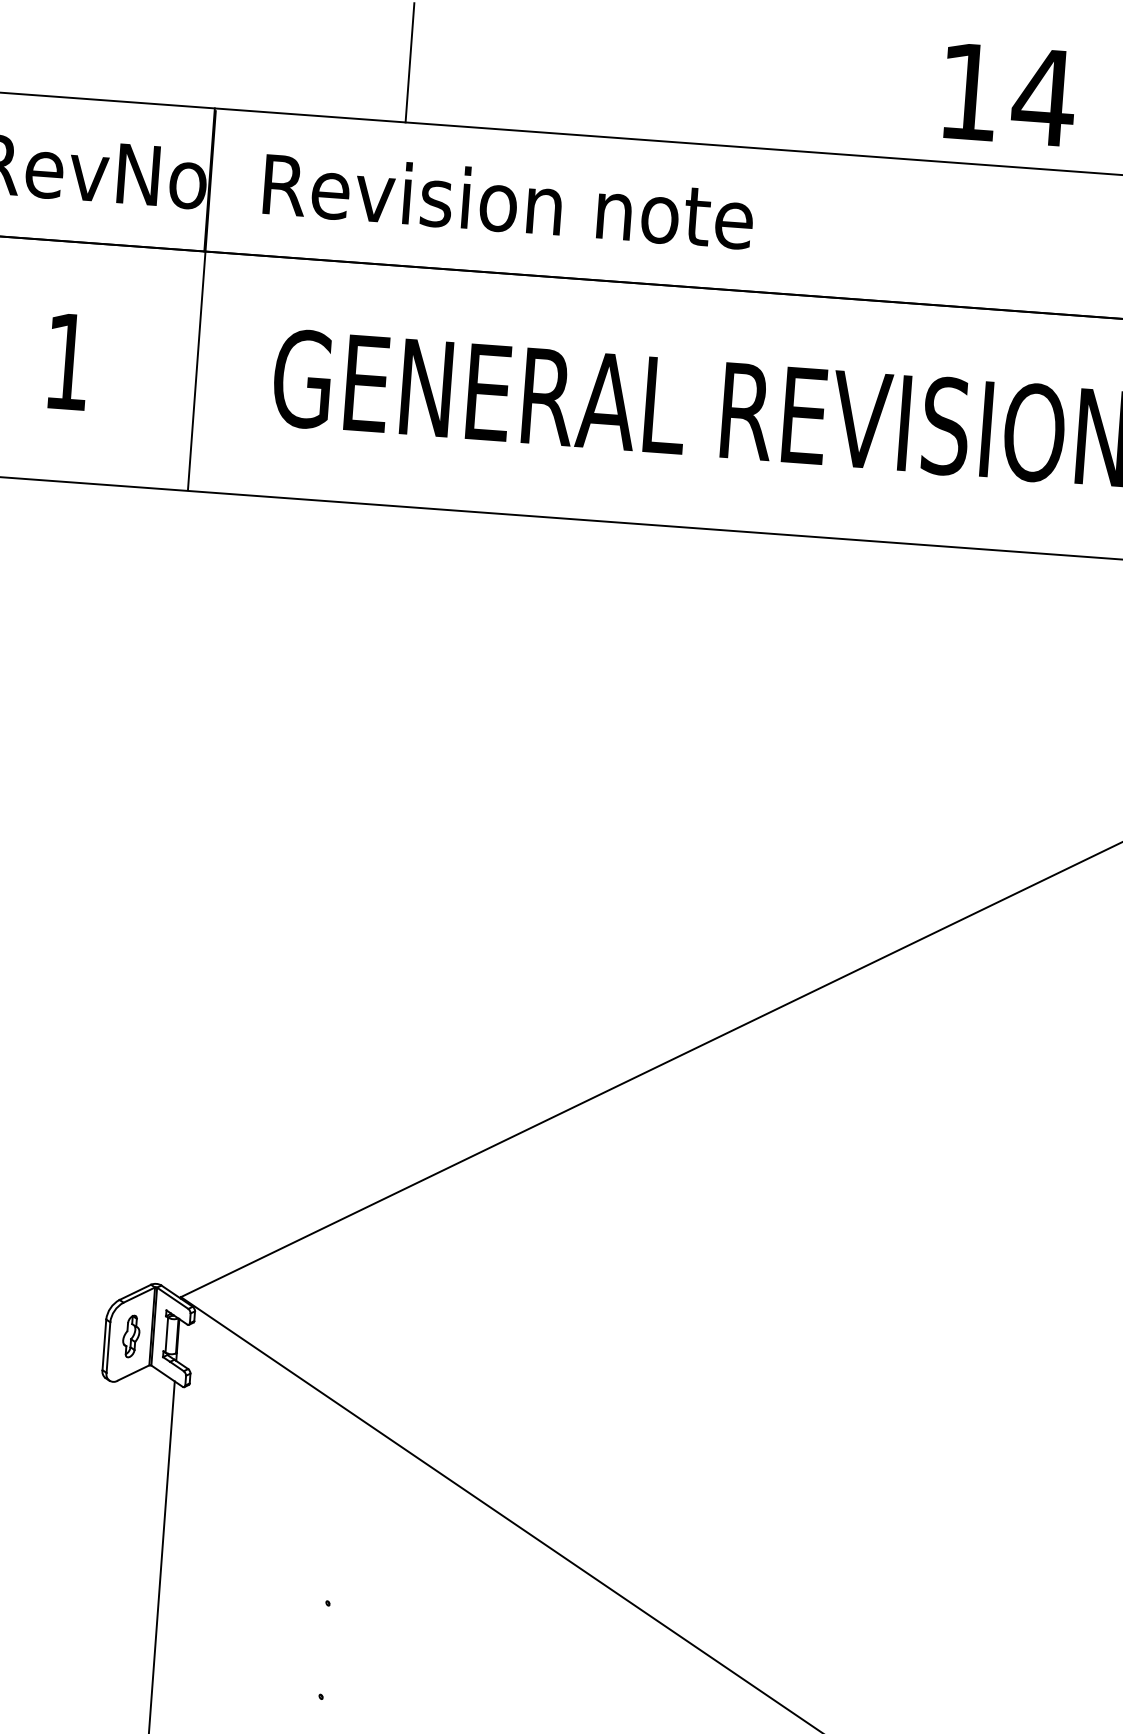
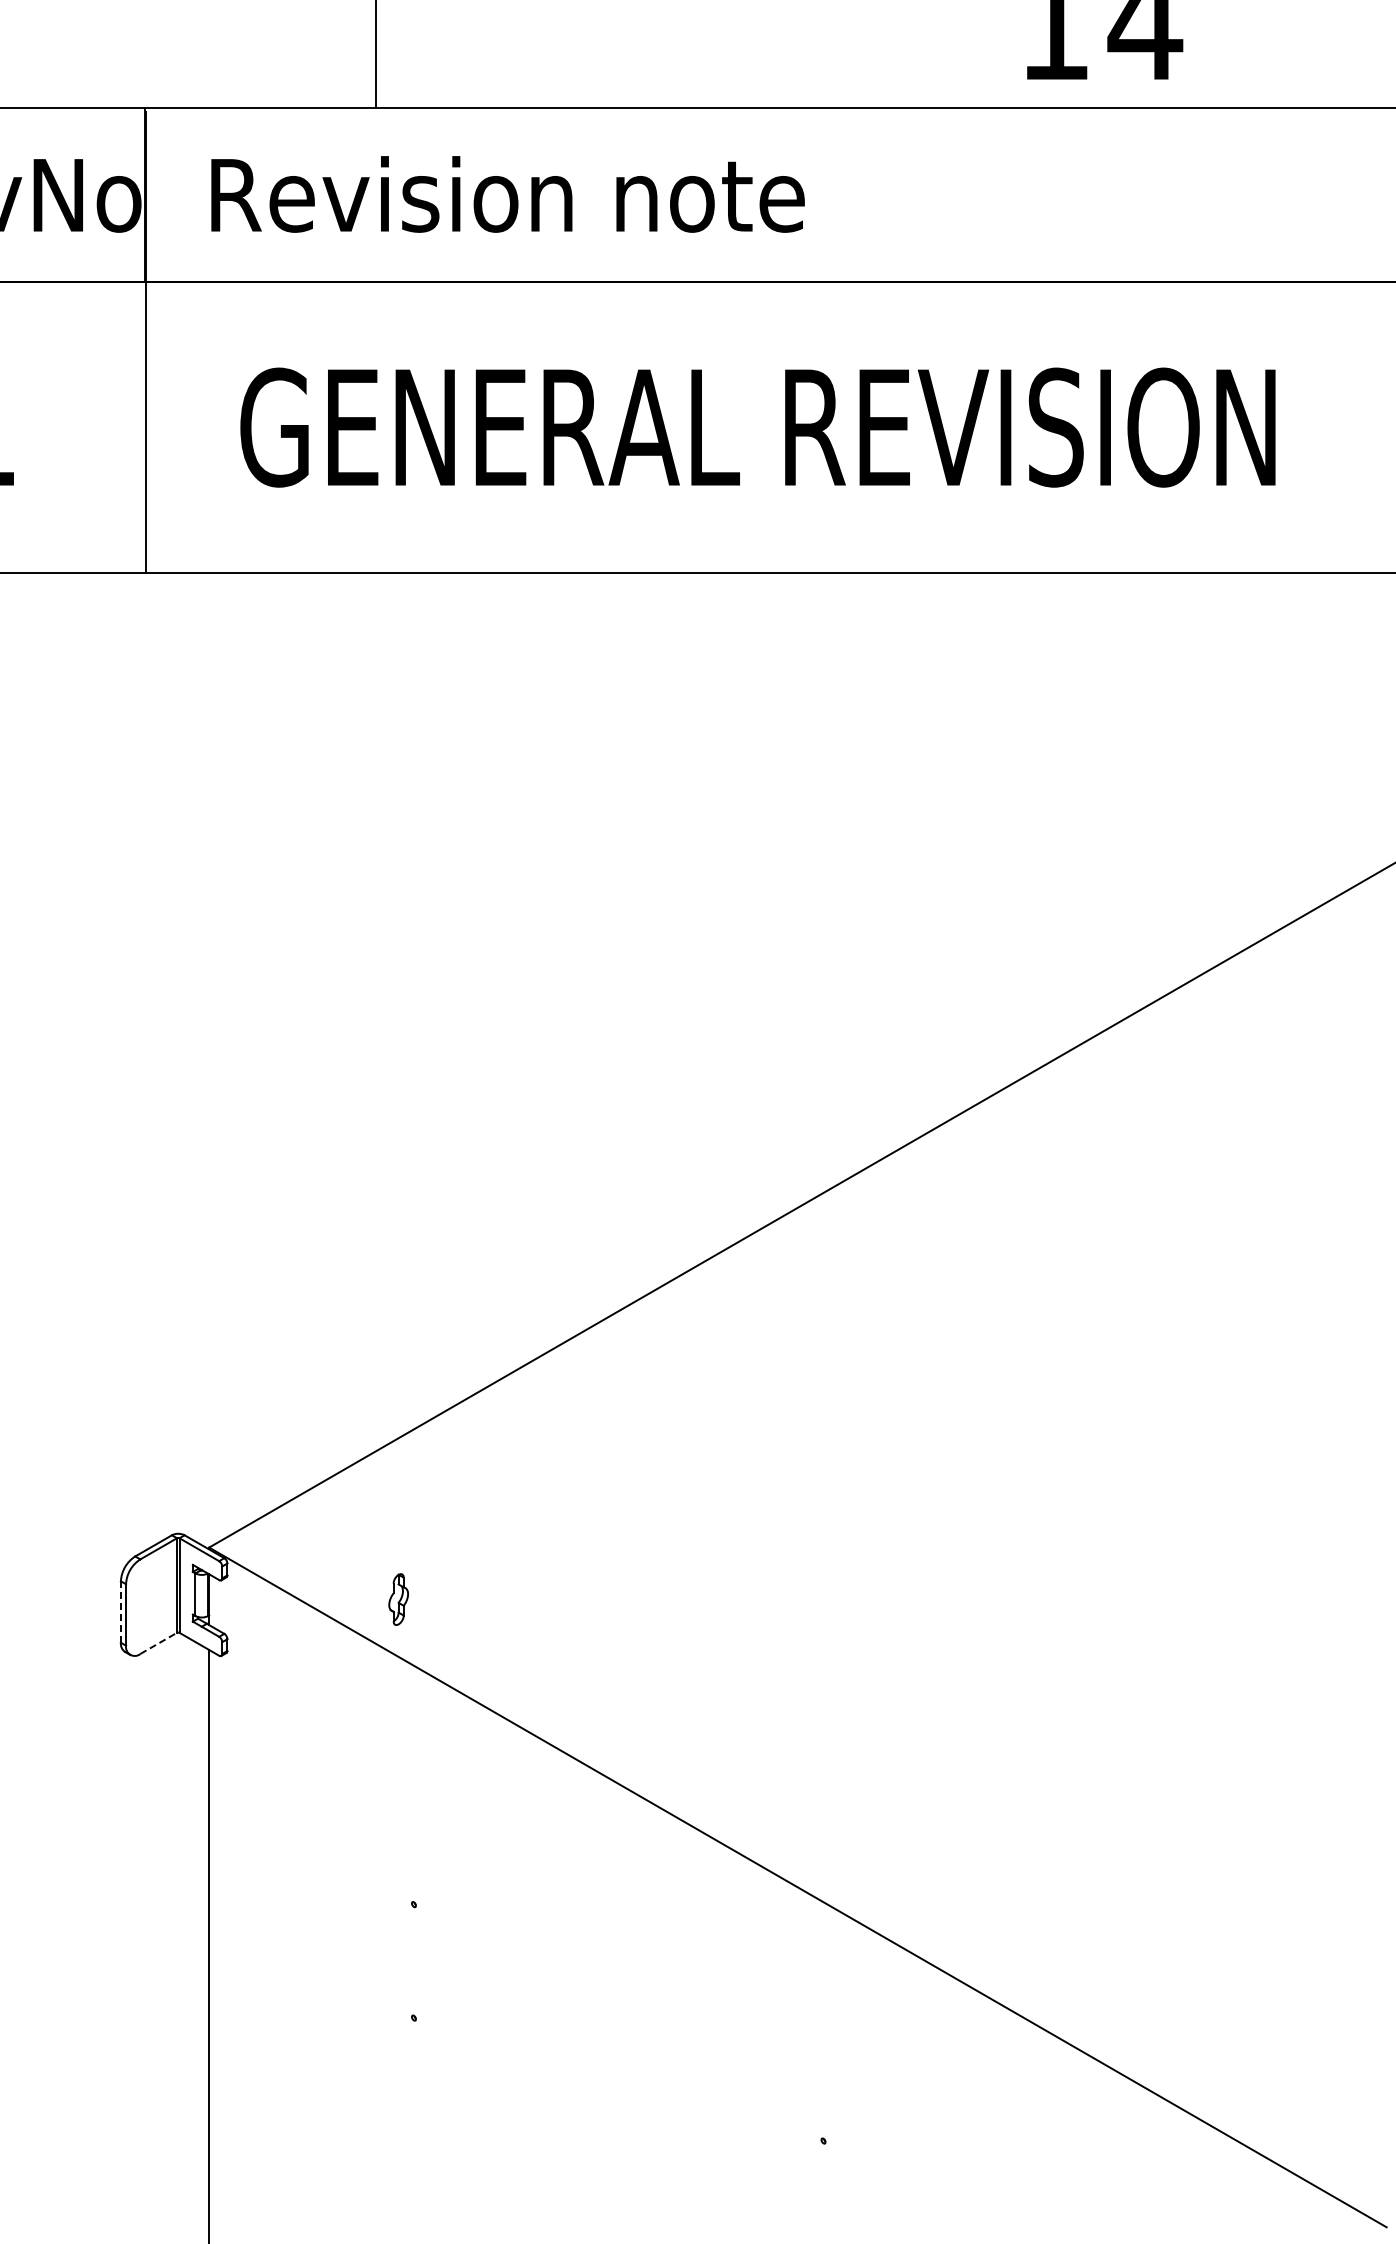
part: (131, 1336) -> (398, 1599), moved
line: (104, 1345) -> (120, 1612), solid -> dashed
line: (134, 1373) -> (159, 1643), solid -> dashed

